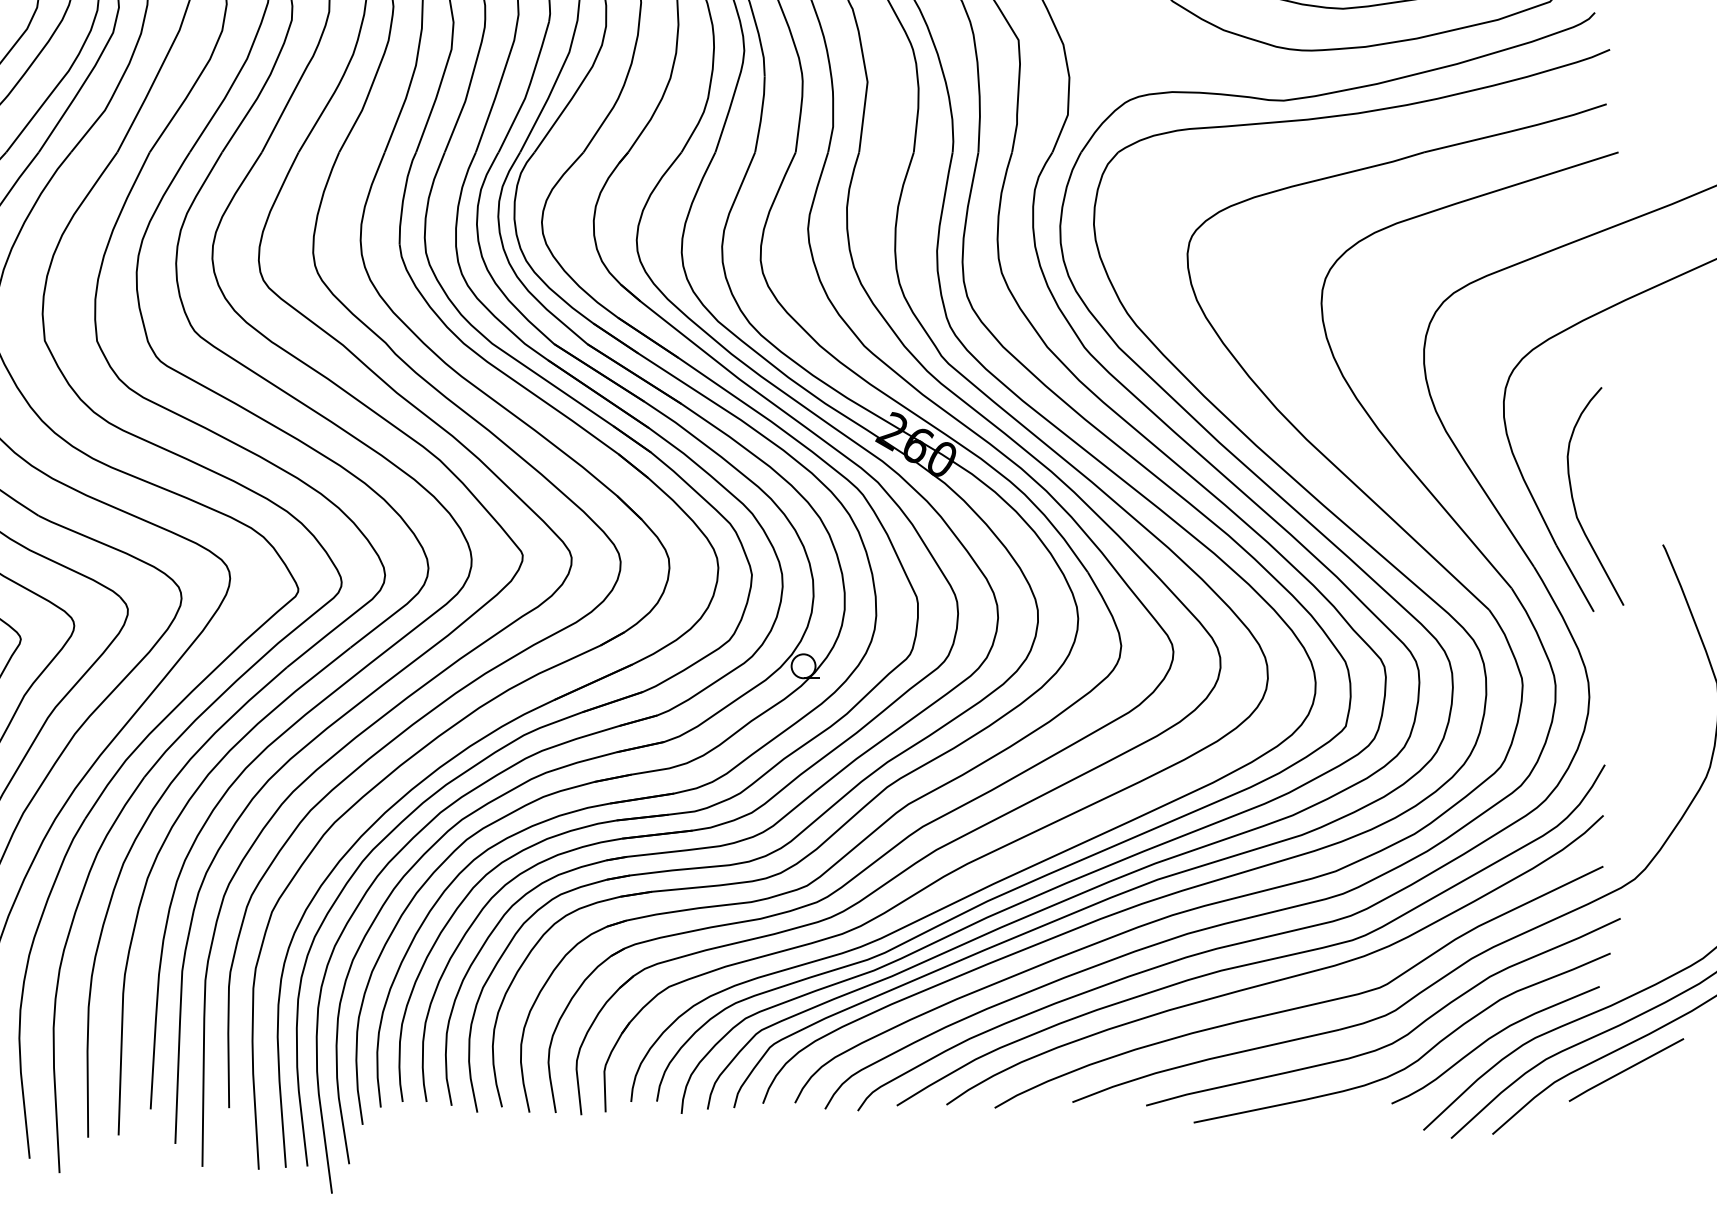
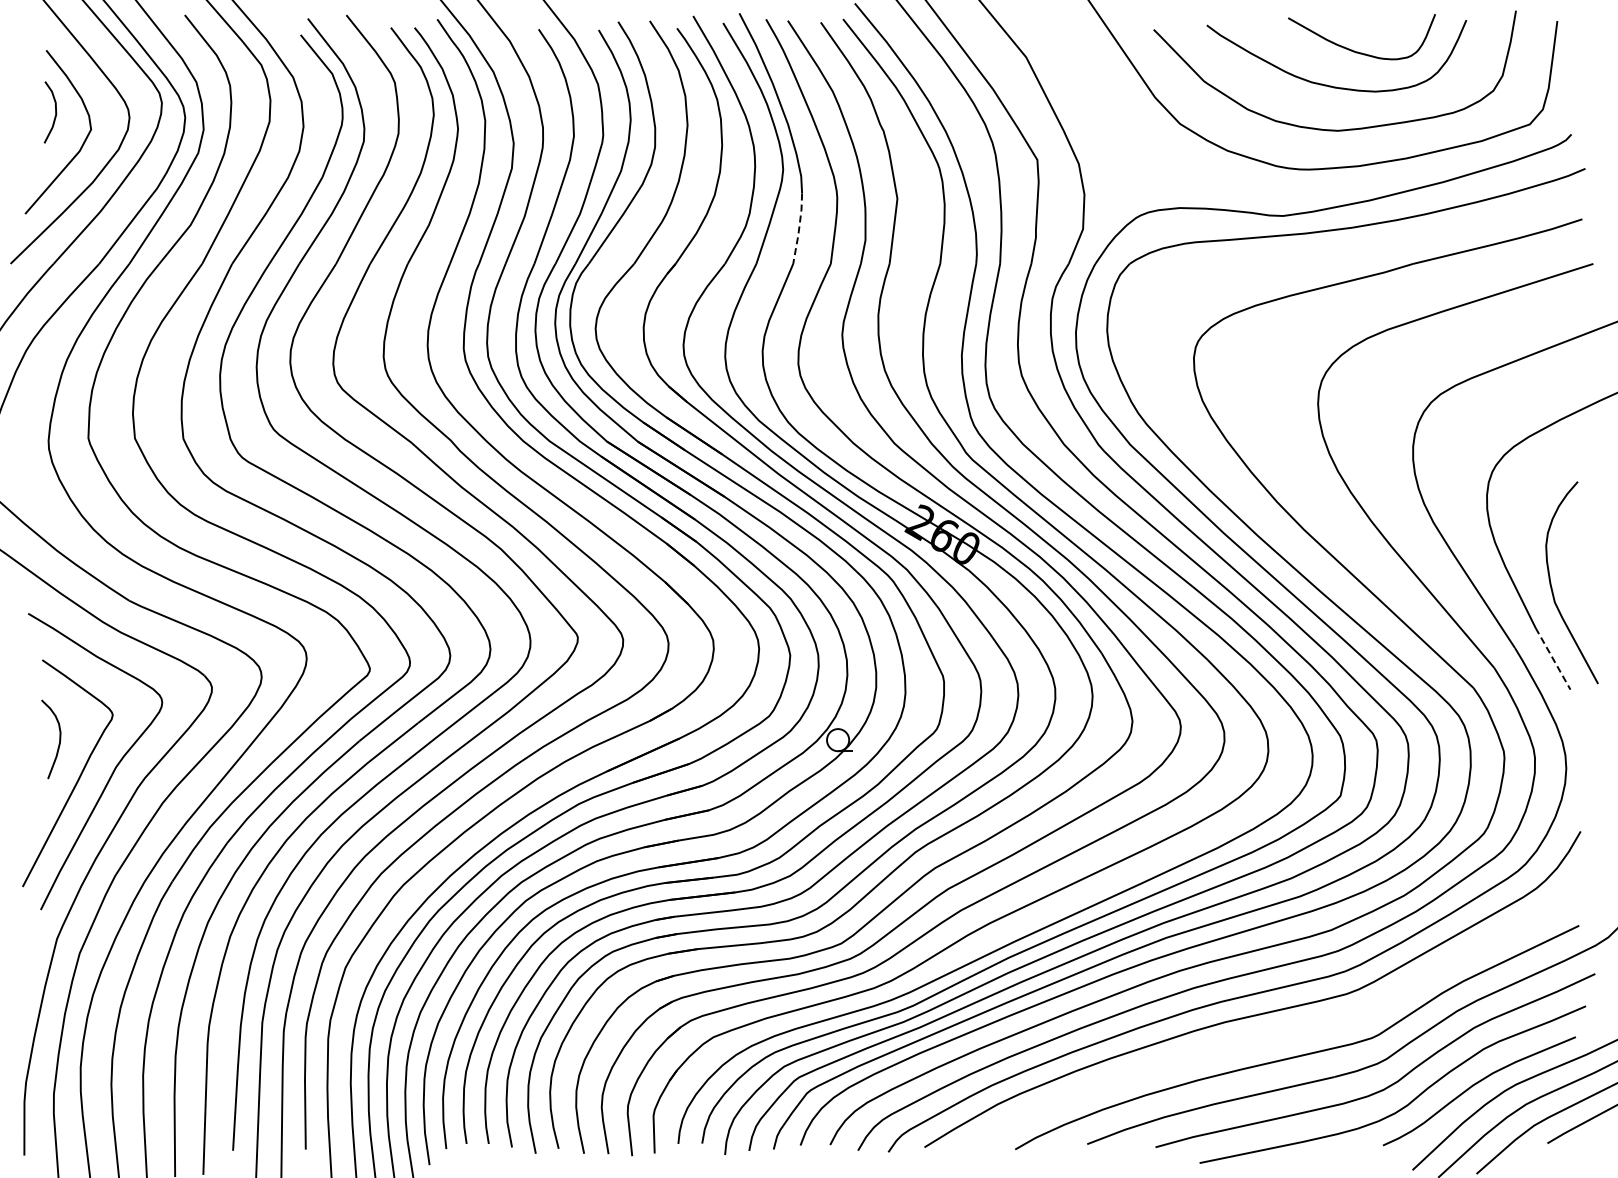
line: (761, 115) -> (799, 229), solid -> dashed
line: (1575, 579) -> (1553, 659), solid -> dashed
curve: (1280, 978) -> (1280, 1029), removed

